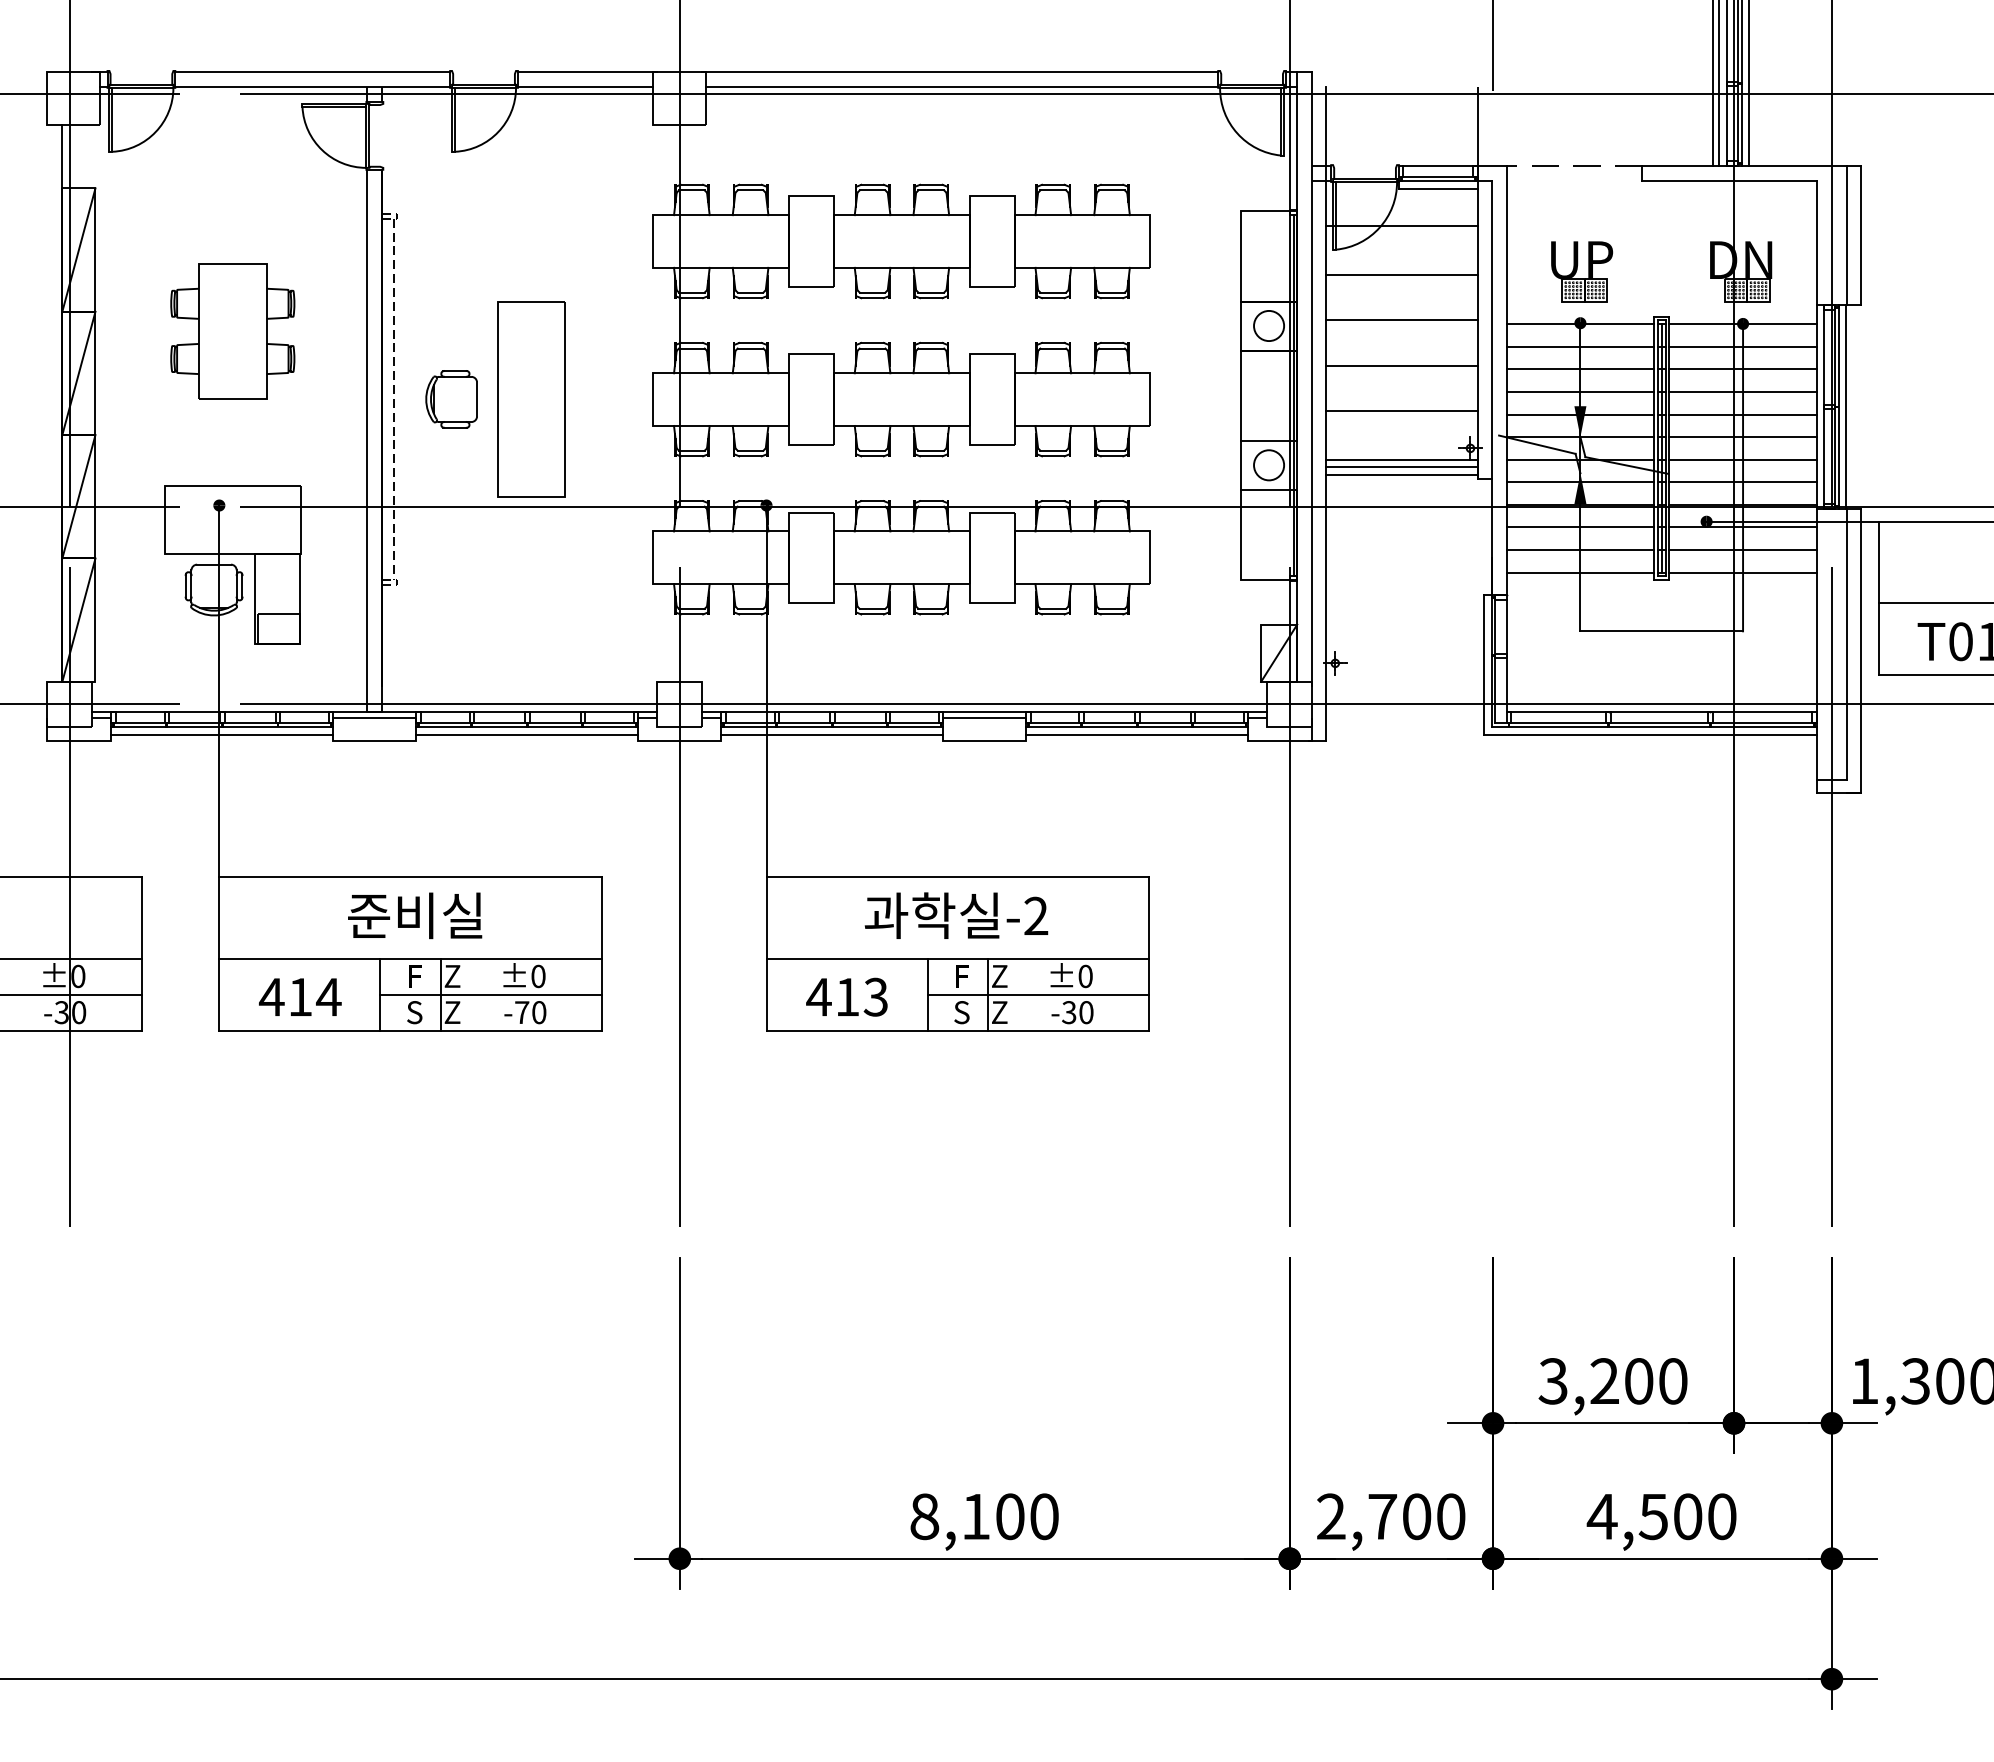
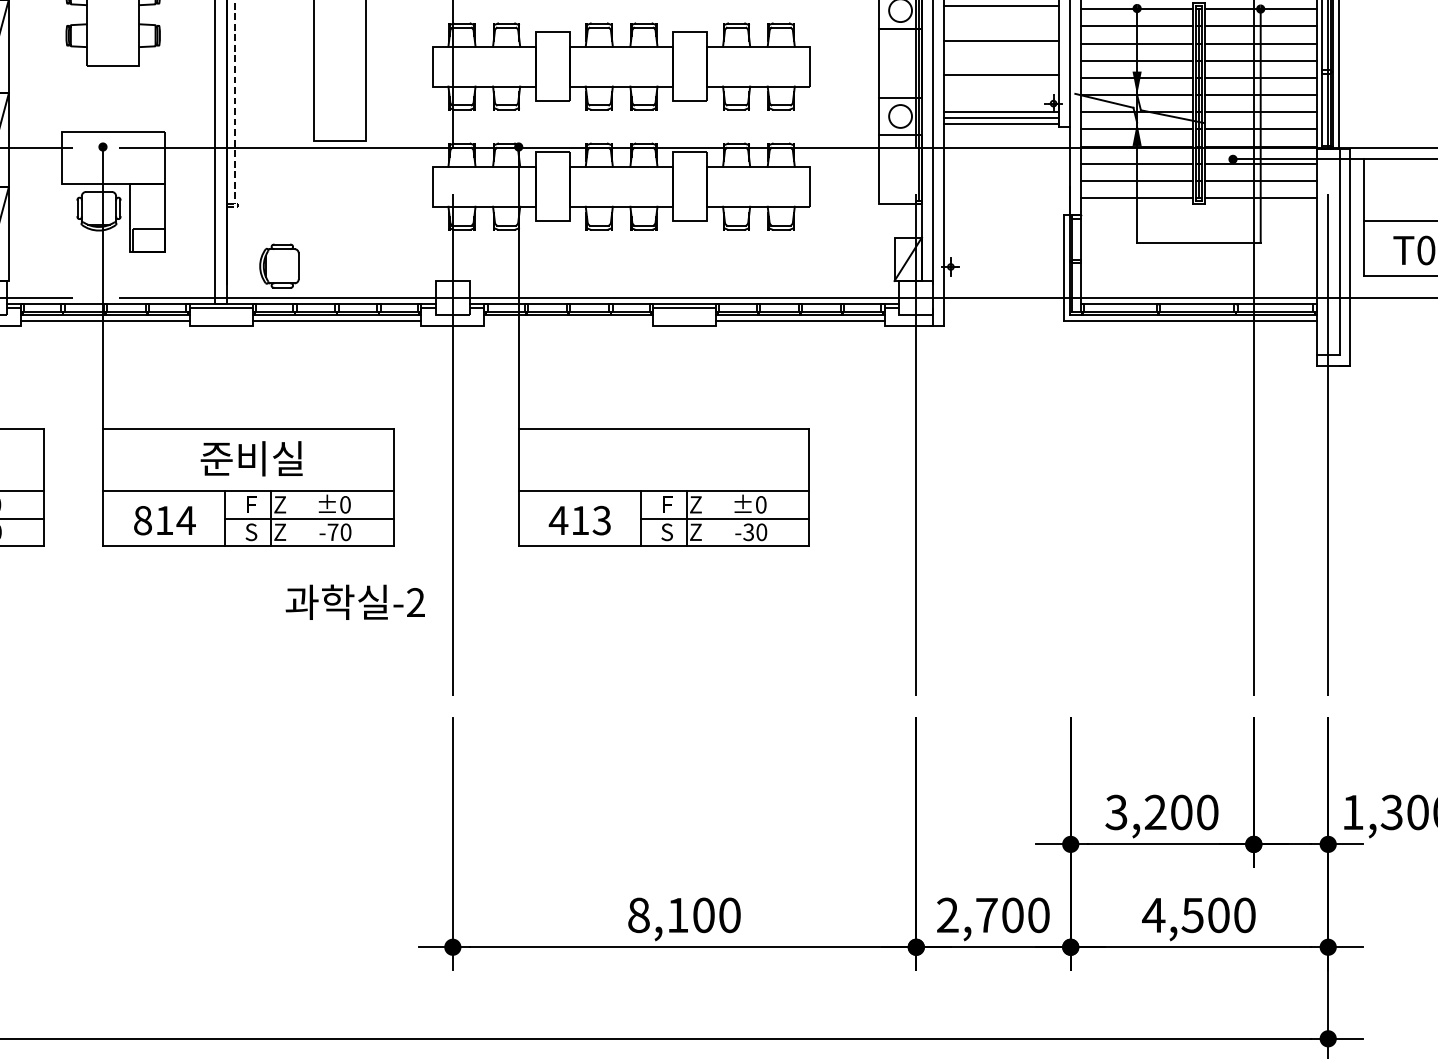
part: (451, 399) -> (279, 266), moved
line: (832, 734) -> (568, 321), removed
text: (956, 915) -> (355, 602), moved
text: (271, 996) -> (142, 520), 414 -> 814

